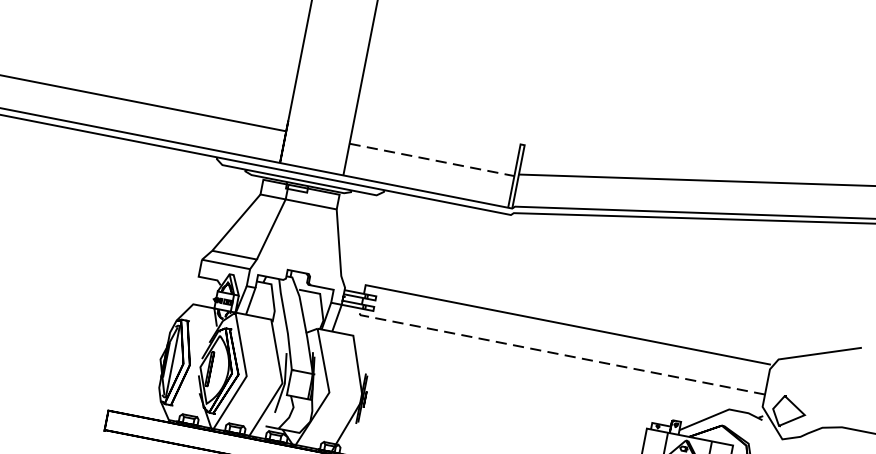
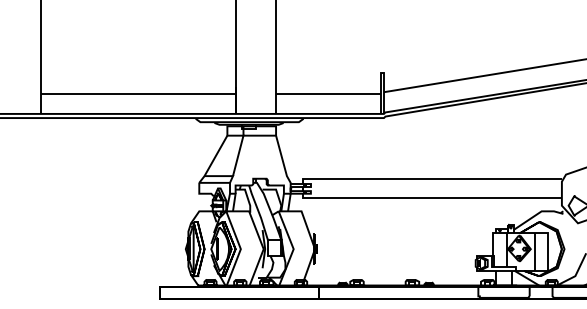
line: (431, 159) -> (328, 93), dashed -> solid
line: (556, 353) -> (428, 197), dashed -> solid

